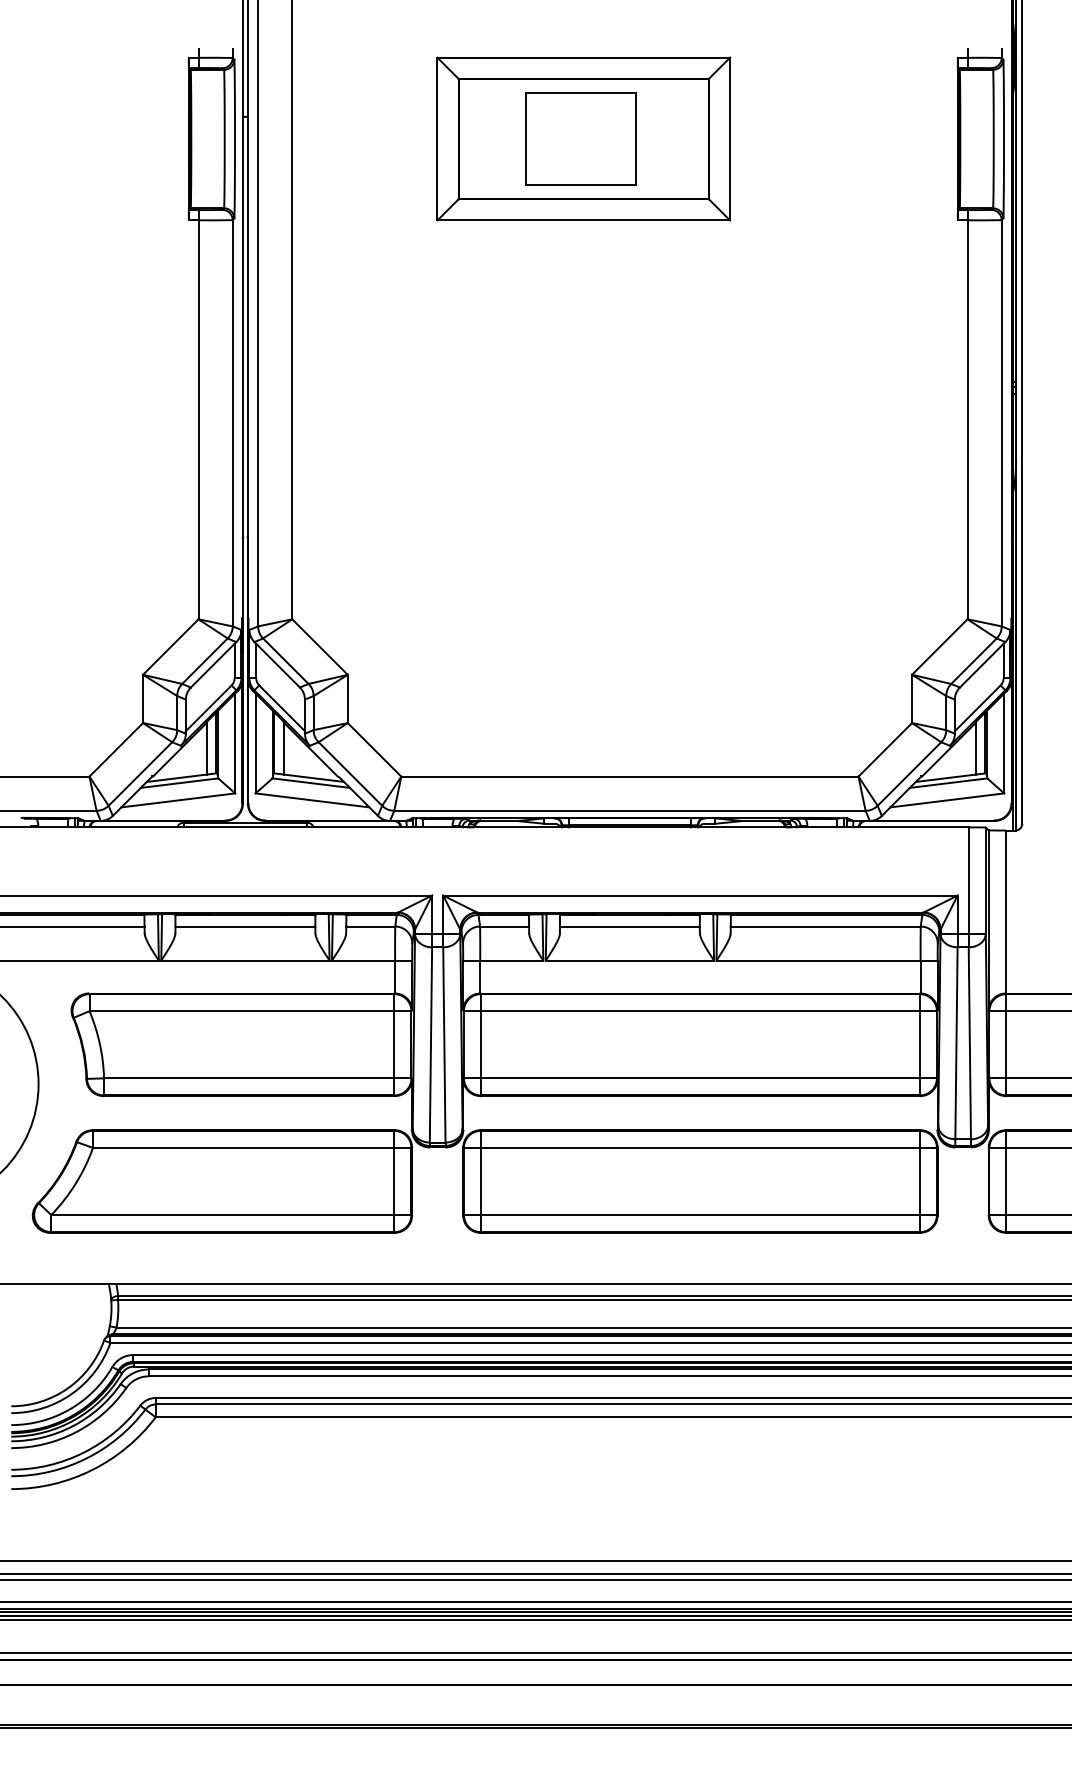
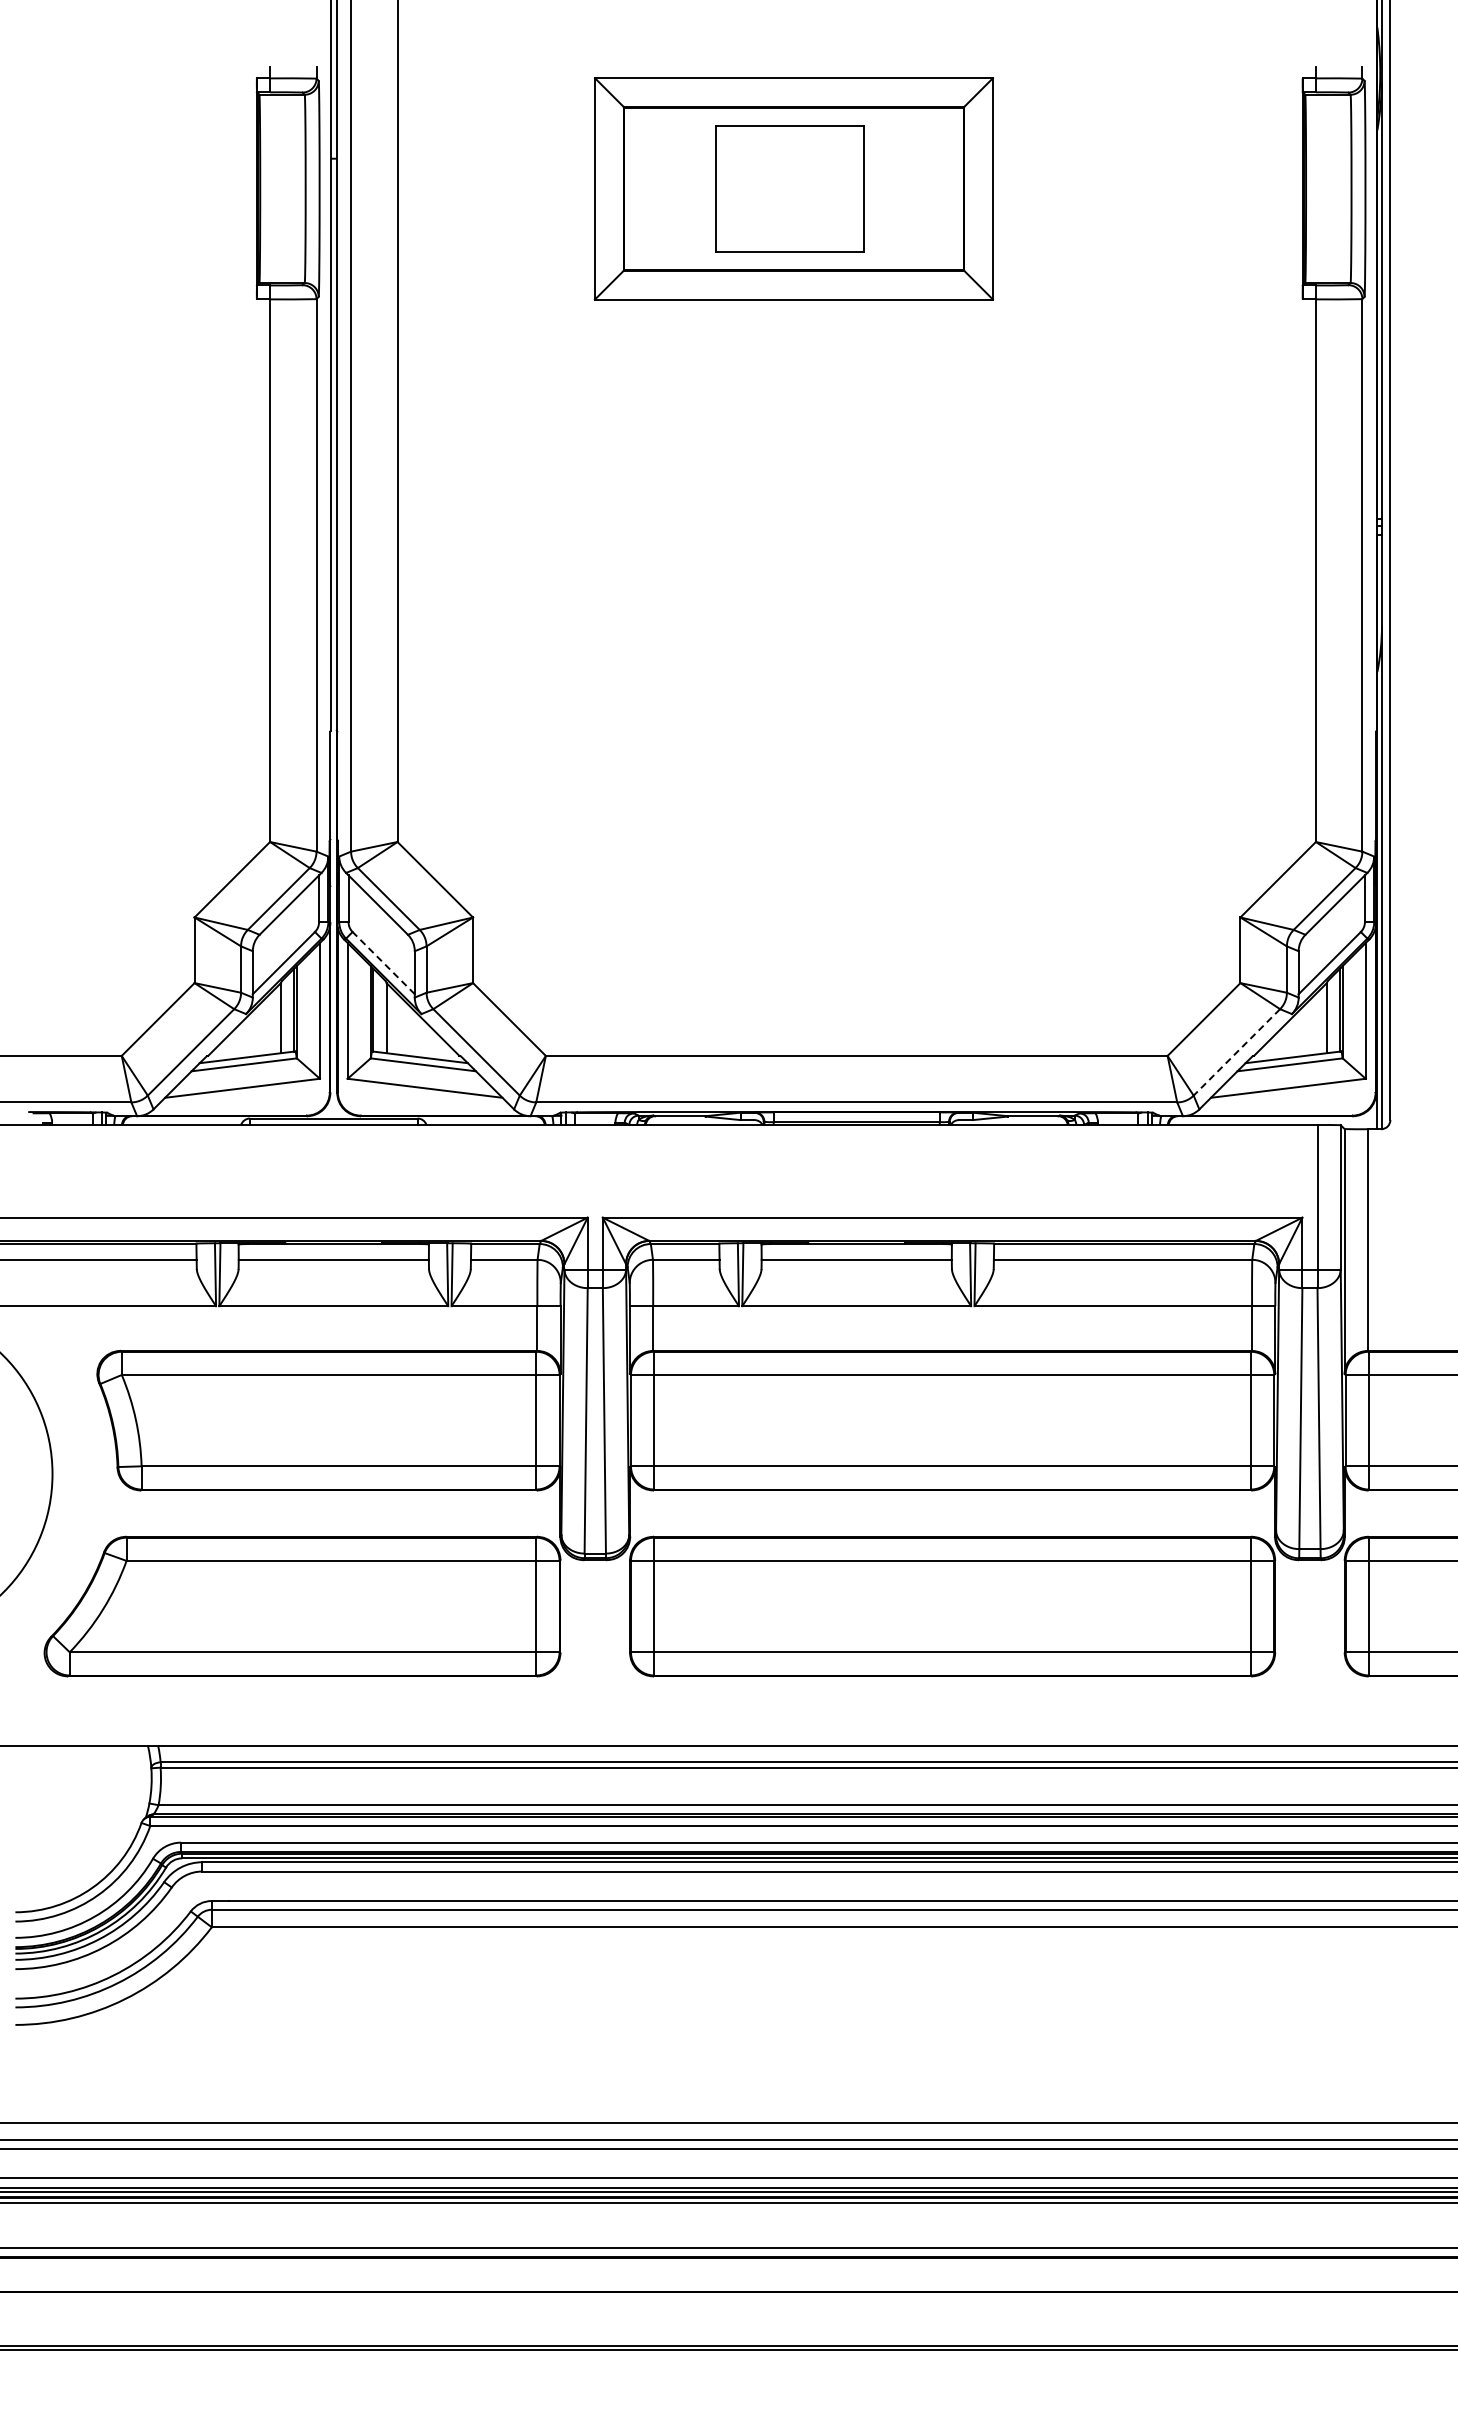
line: (281, 708) -> (383, 963), solid -> dashed
line: (909, 774) -> (1236, 1052), solid -> dashed

